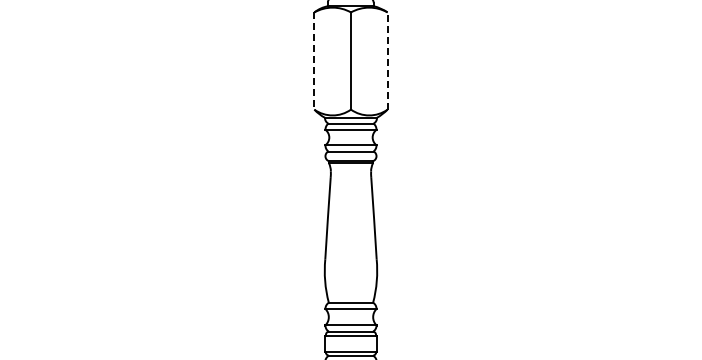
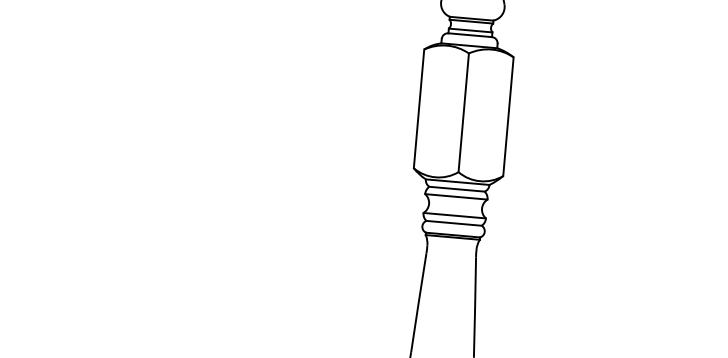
line: (314, 61) -> (419, 109), dashed -> solid
line: (387, 61) -> (508, 117), dashed -> solid

